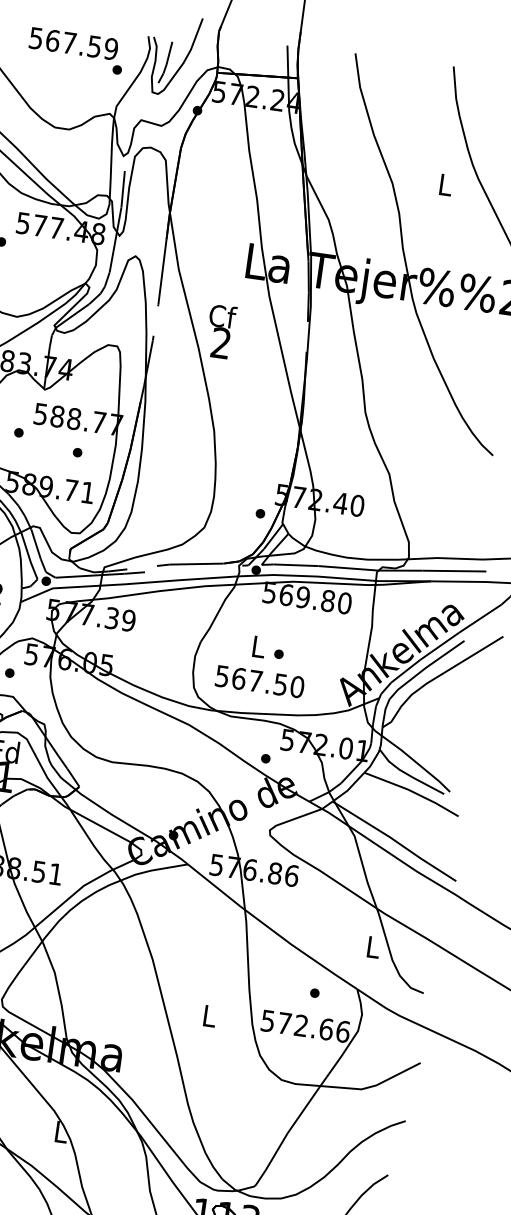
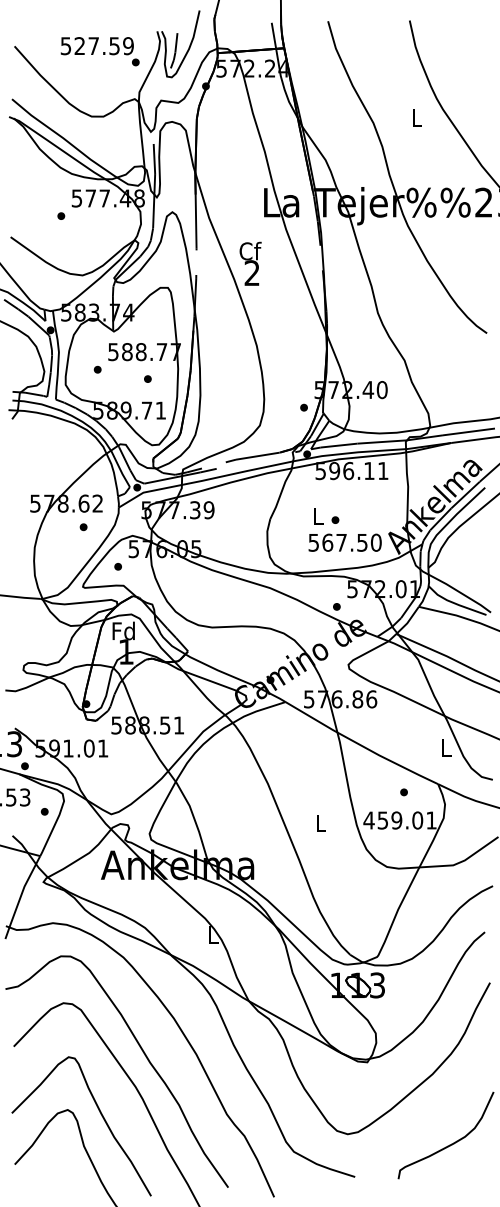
text: (52, 41) -> (79, 46), 567.59 -> 527.59
text: (315, 598) -> (358, 470), 569.80 -> 596.11
text: (259, 681) -> (344, 542), moved
text: (305, 1026) -> (400, 820), 572.66 -> 459.01

